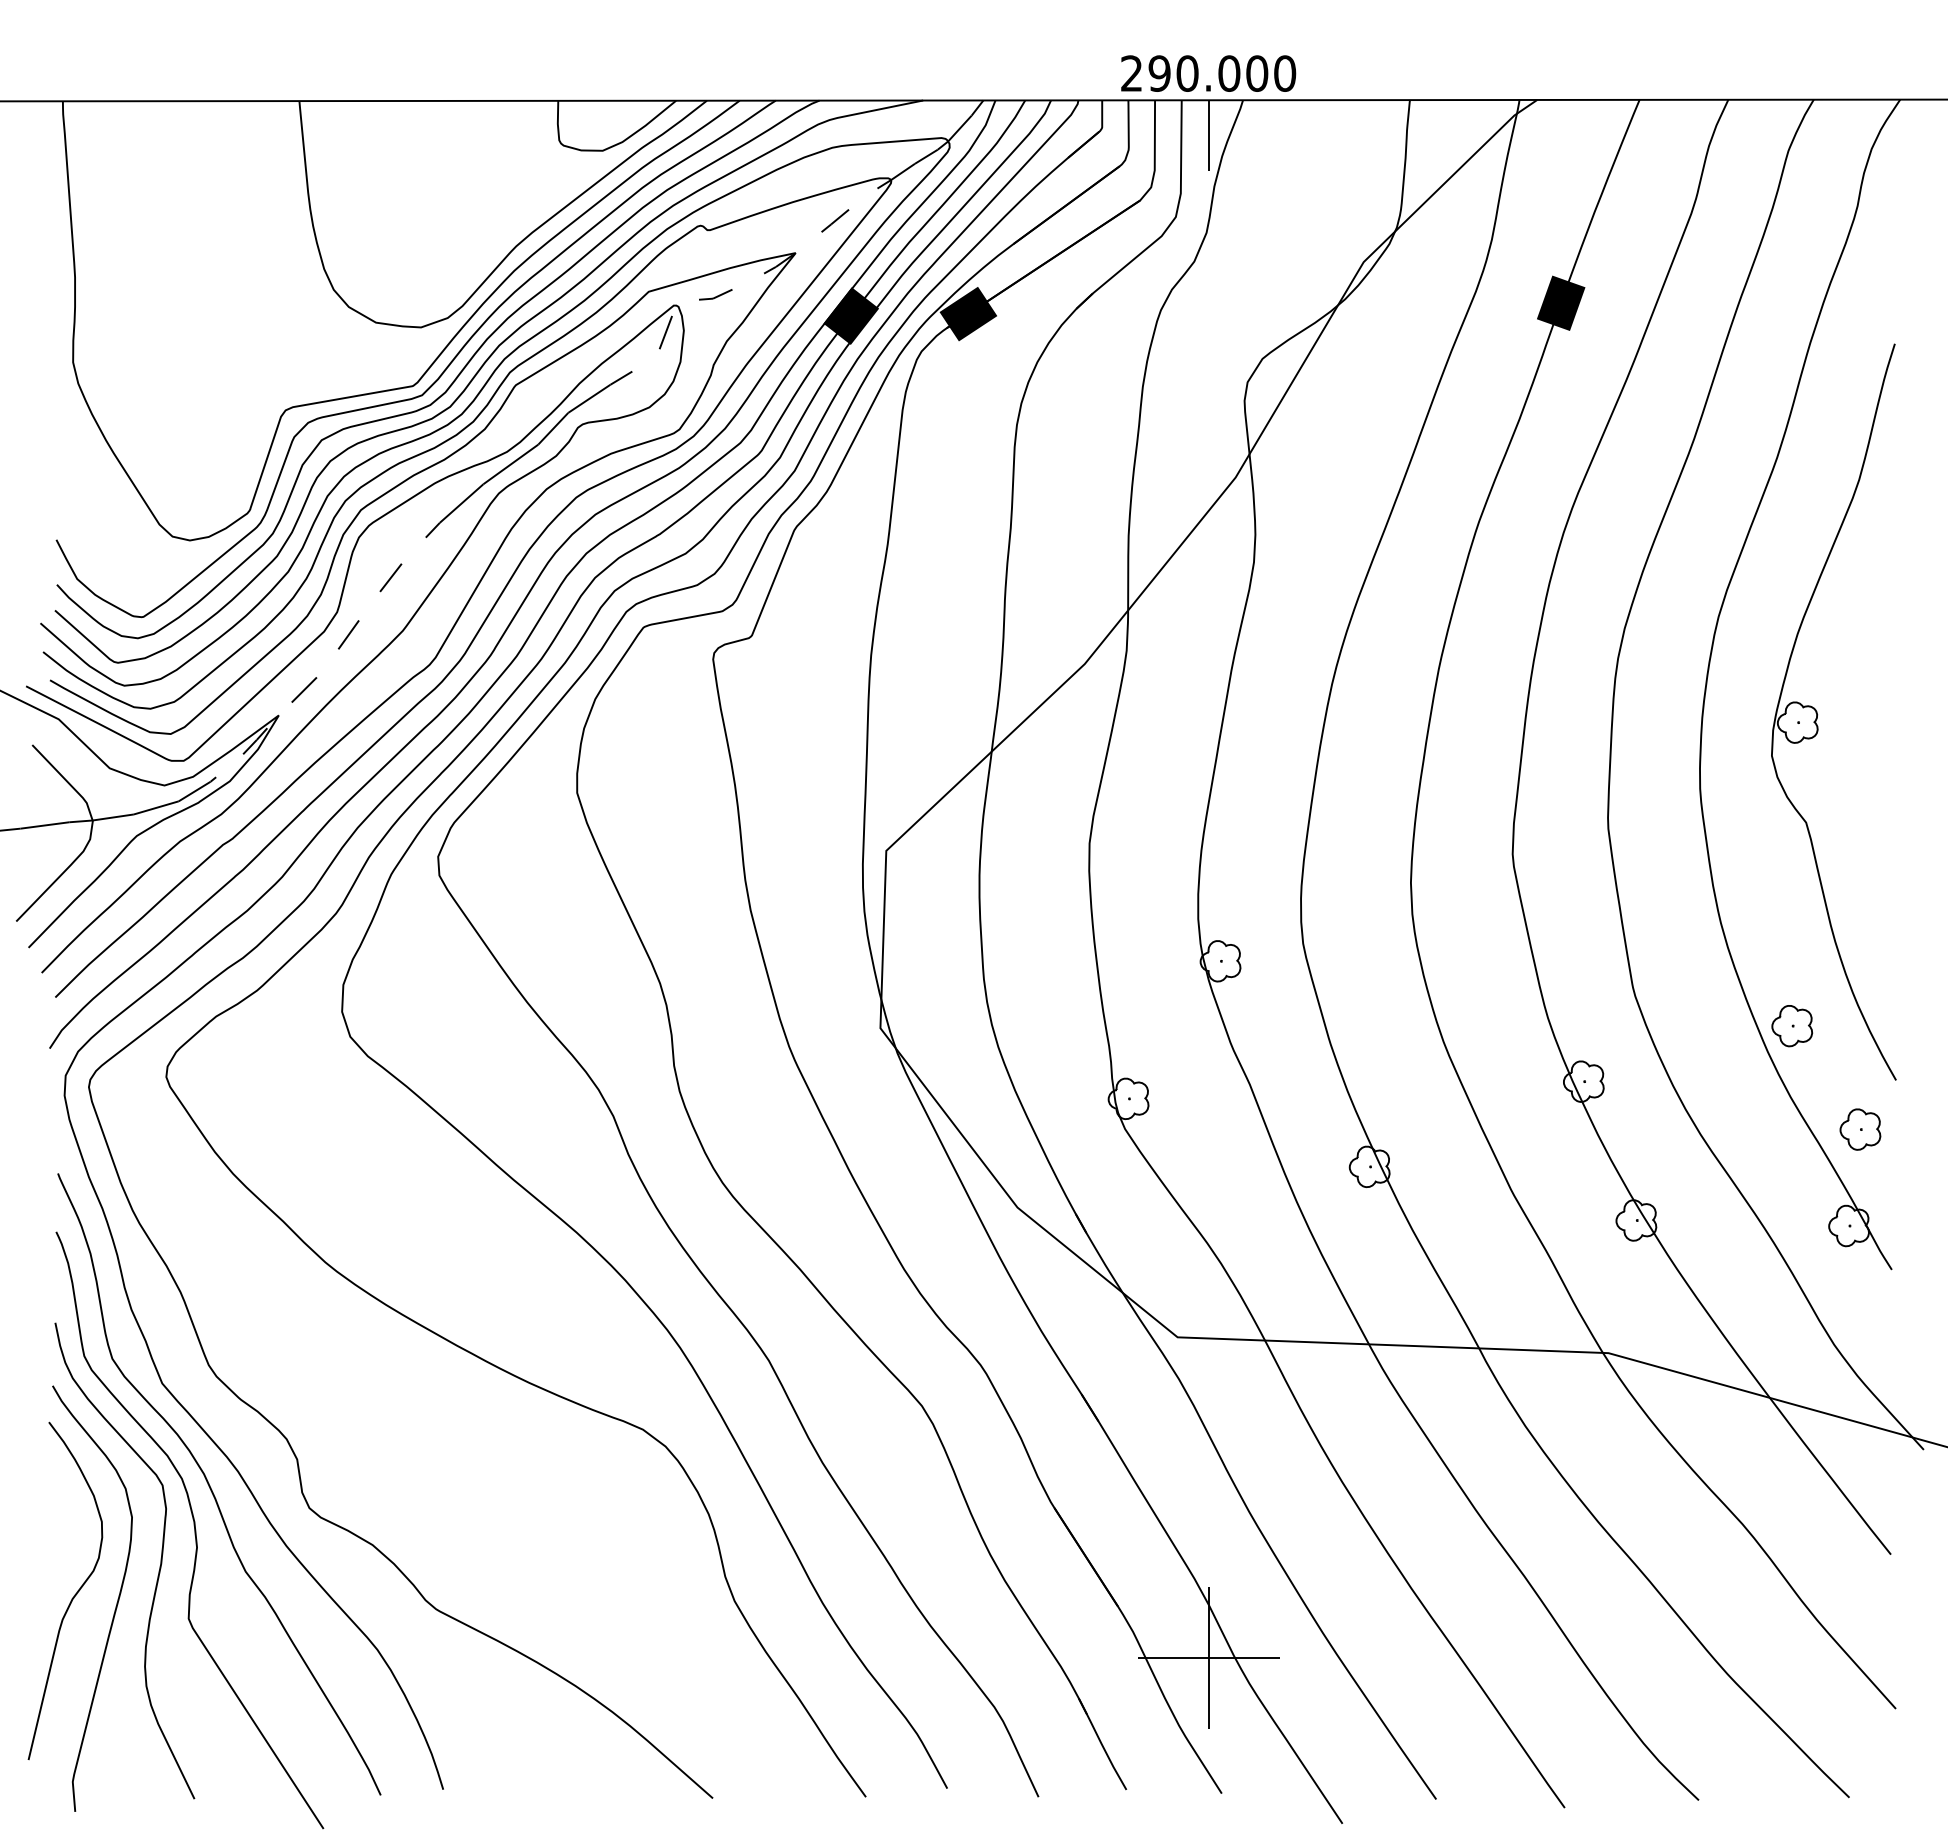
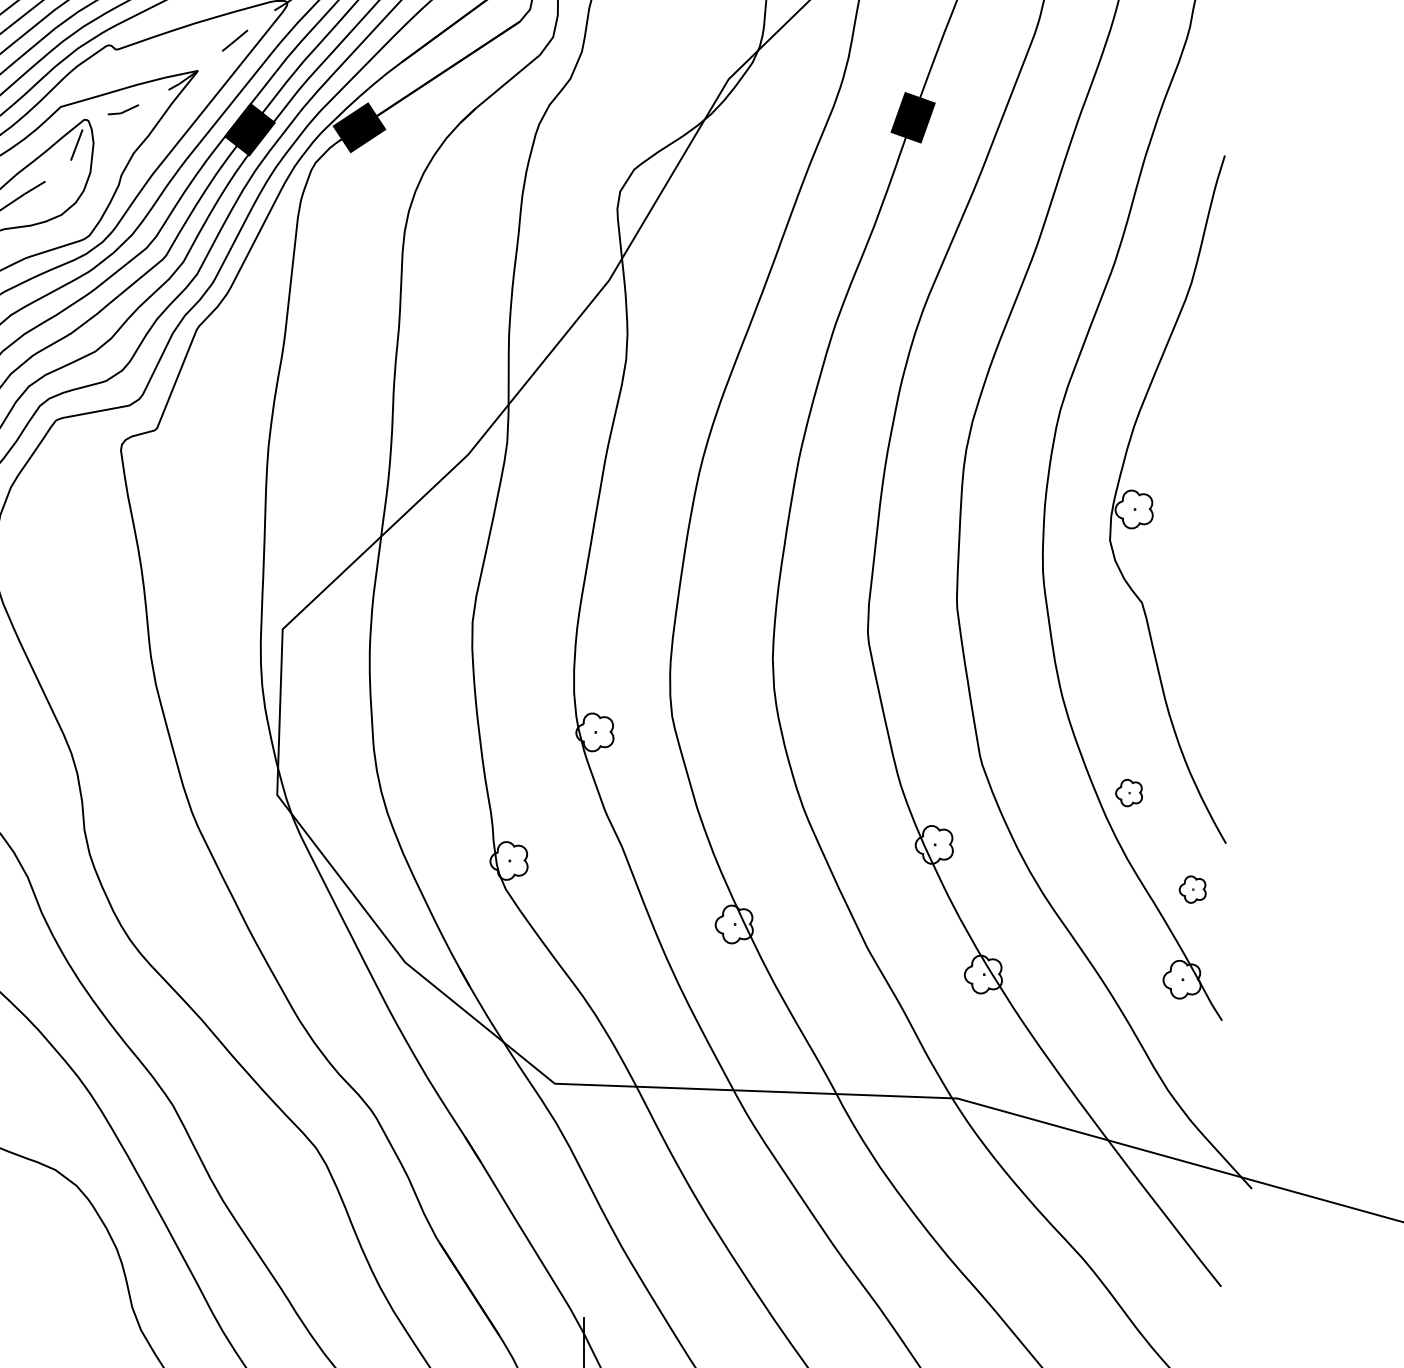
part: (1792, 1026) -> (1129, 793), size x0.7
part: (1860, 1129) -> (1192, 889), size x0.7

